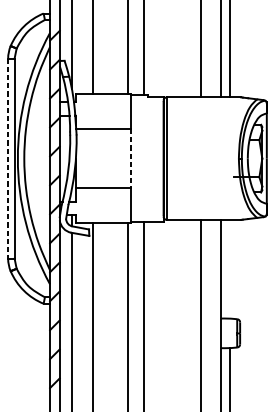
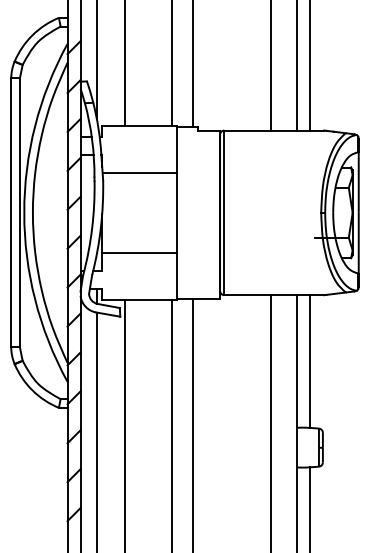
line: (131, 158) -> (176, 212), dashed -> solid
line: (8, 159) -> (11, 213), dashed -> solid
line: (230, 269) -> (309, 361), added

